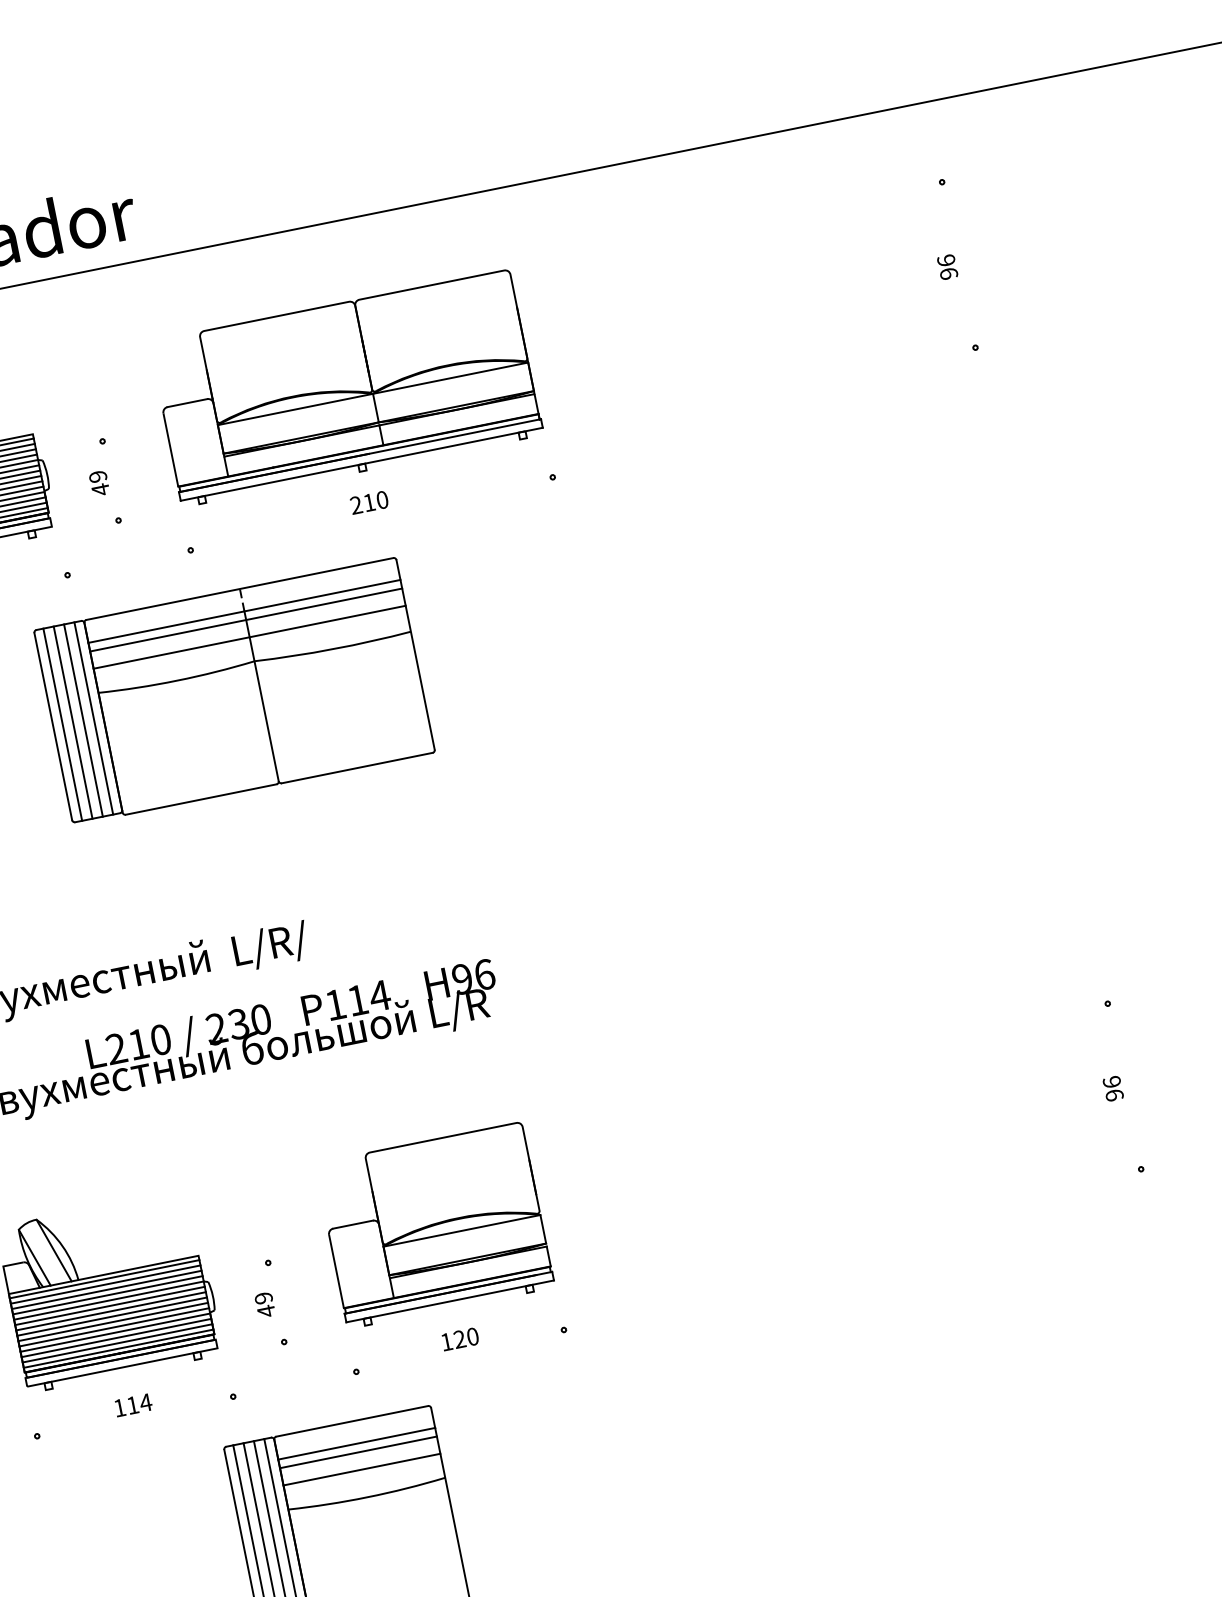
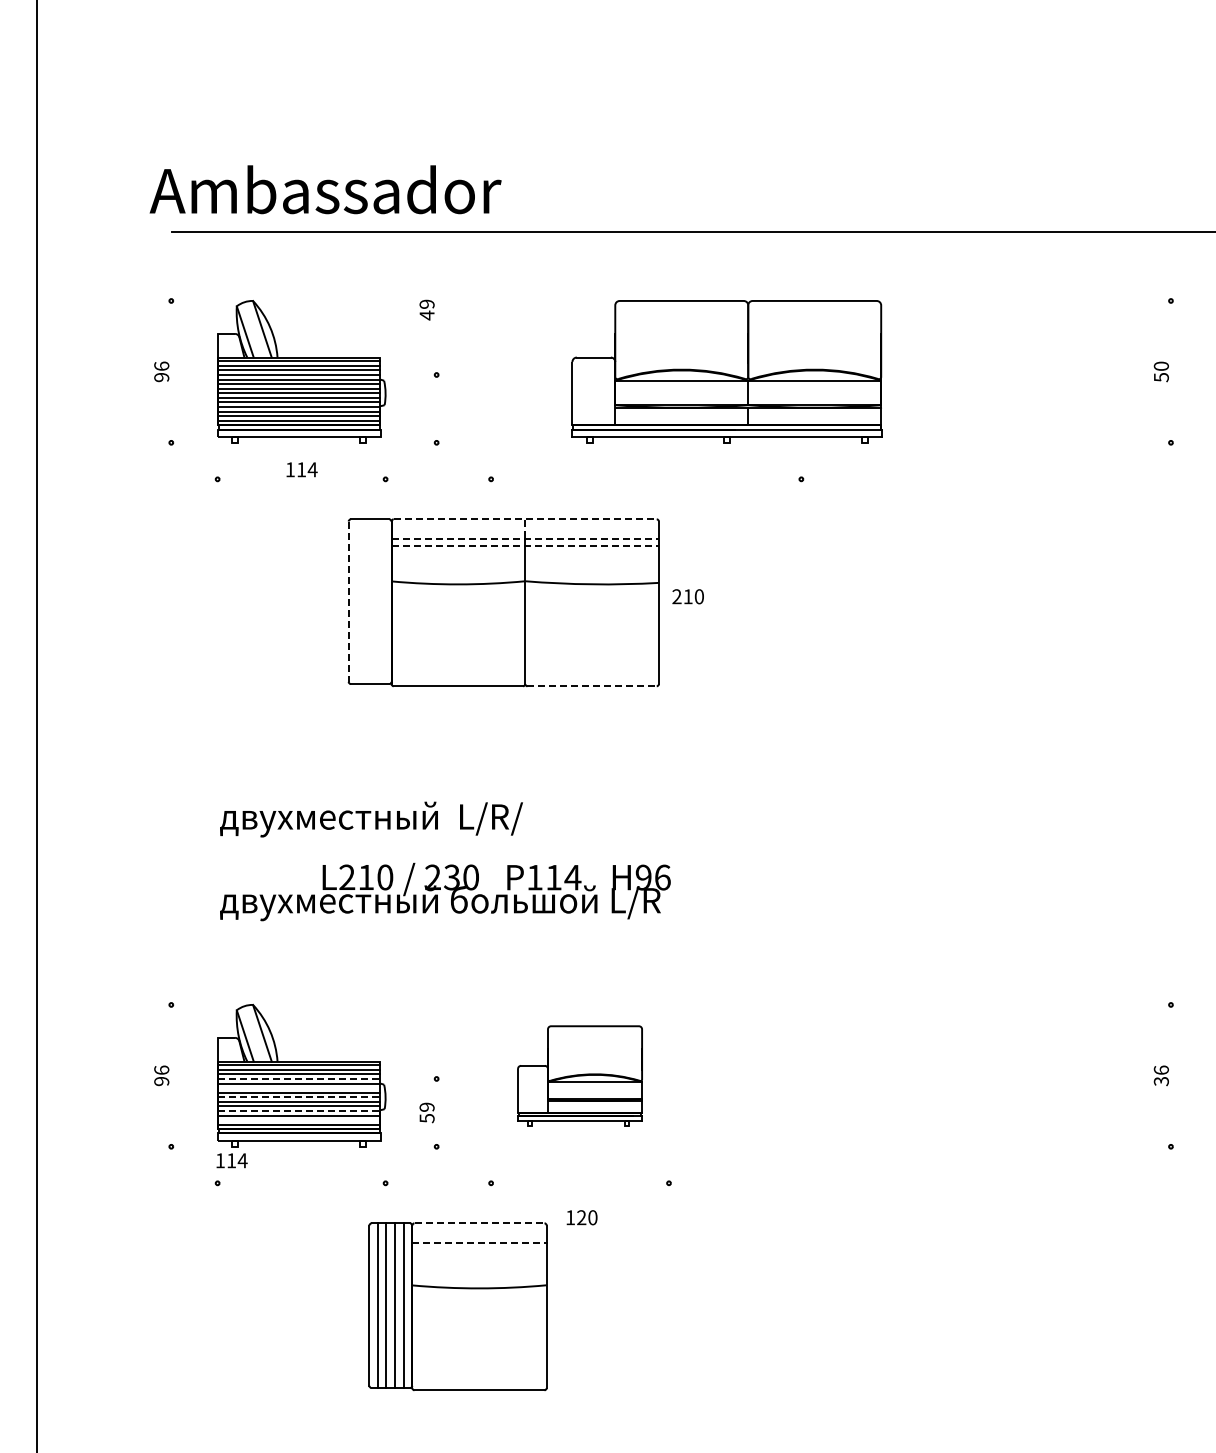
text: (946, 266) -> (1160, 371), 96 -> 50
part: (345, 388) -> (726, 371), moved
text: (98, 482) -> (426, 309), moved
text: (368, 502) -> (687, 596), moved
line: (240, 589) -> (525, 519), solid -> dashed
line: (244, 611) -> (525, 538), solid -> dashed
line: (246, 619) -> (525, 545), solid -> dashed
line: (248, 637) -> (524, 560), removed
line: (93, 718) -> (383, 601), removed
line: (83, 720) -> (374, 601), removed
line: (72, 722) -> (365, 601), removed
line: (62, 724) -> (356, 601), removed
line: (53, 727) -> (348, 602), solid -> dashed
line: (357, 768) -> (592, 686), solid -> dashed
text: (1114, 1095) -> (1161, 1081), 96 -> 36
part: (434, 1225) -> (579, 1075), size x0.7
line: (108, 1294) -> (299, 1078), solid -> dashed
line: (109, 1306) -> (298, 1088), removed
text: (265, 1311) -> (426, 1118), 49 -> 59
line: (112, 1316) -> (299, 1097), solid -> dashed
line: (115, 1333) -> (299, 1111), solid -> dashed
text: (459, 1339) -> (581, 1217), moved
line: (116, 1343) -> (298, 1120), removed
text: (132, 1405) -> (231, 1160), moved
line: (353, 1421) -> (480, 1223), solid -> dashed
line: (357, 1443) -> (480, 1242), solid -> dashed
line: (358, 1451) -> (479, 1249), removed
line: (361, 1469) -> (479, 1264), removed

